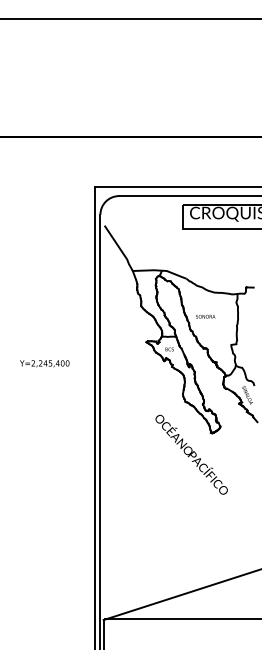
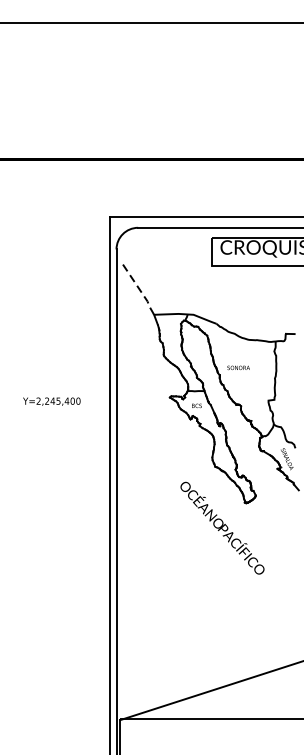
line: (120, 248) -> (139, 288), solid -> dashed
text: (44, 363) -> (51, 401), moved

